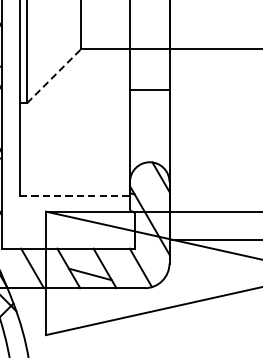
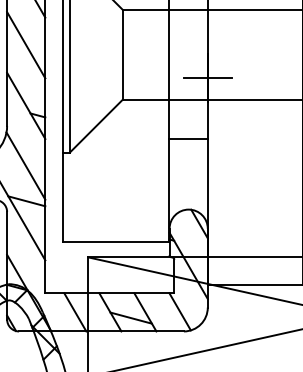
line: (169, 26) -> (207, 78), added
line: (54, 75) -> (96, 125), dashed -> solid
line: (74, 196) -> (115, 242), dashed -> solid

